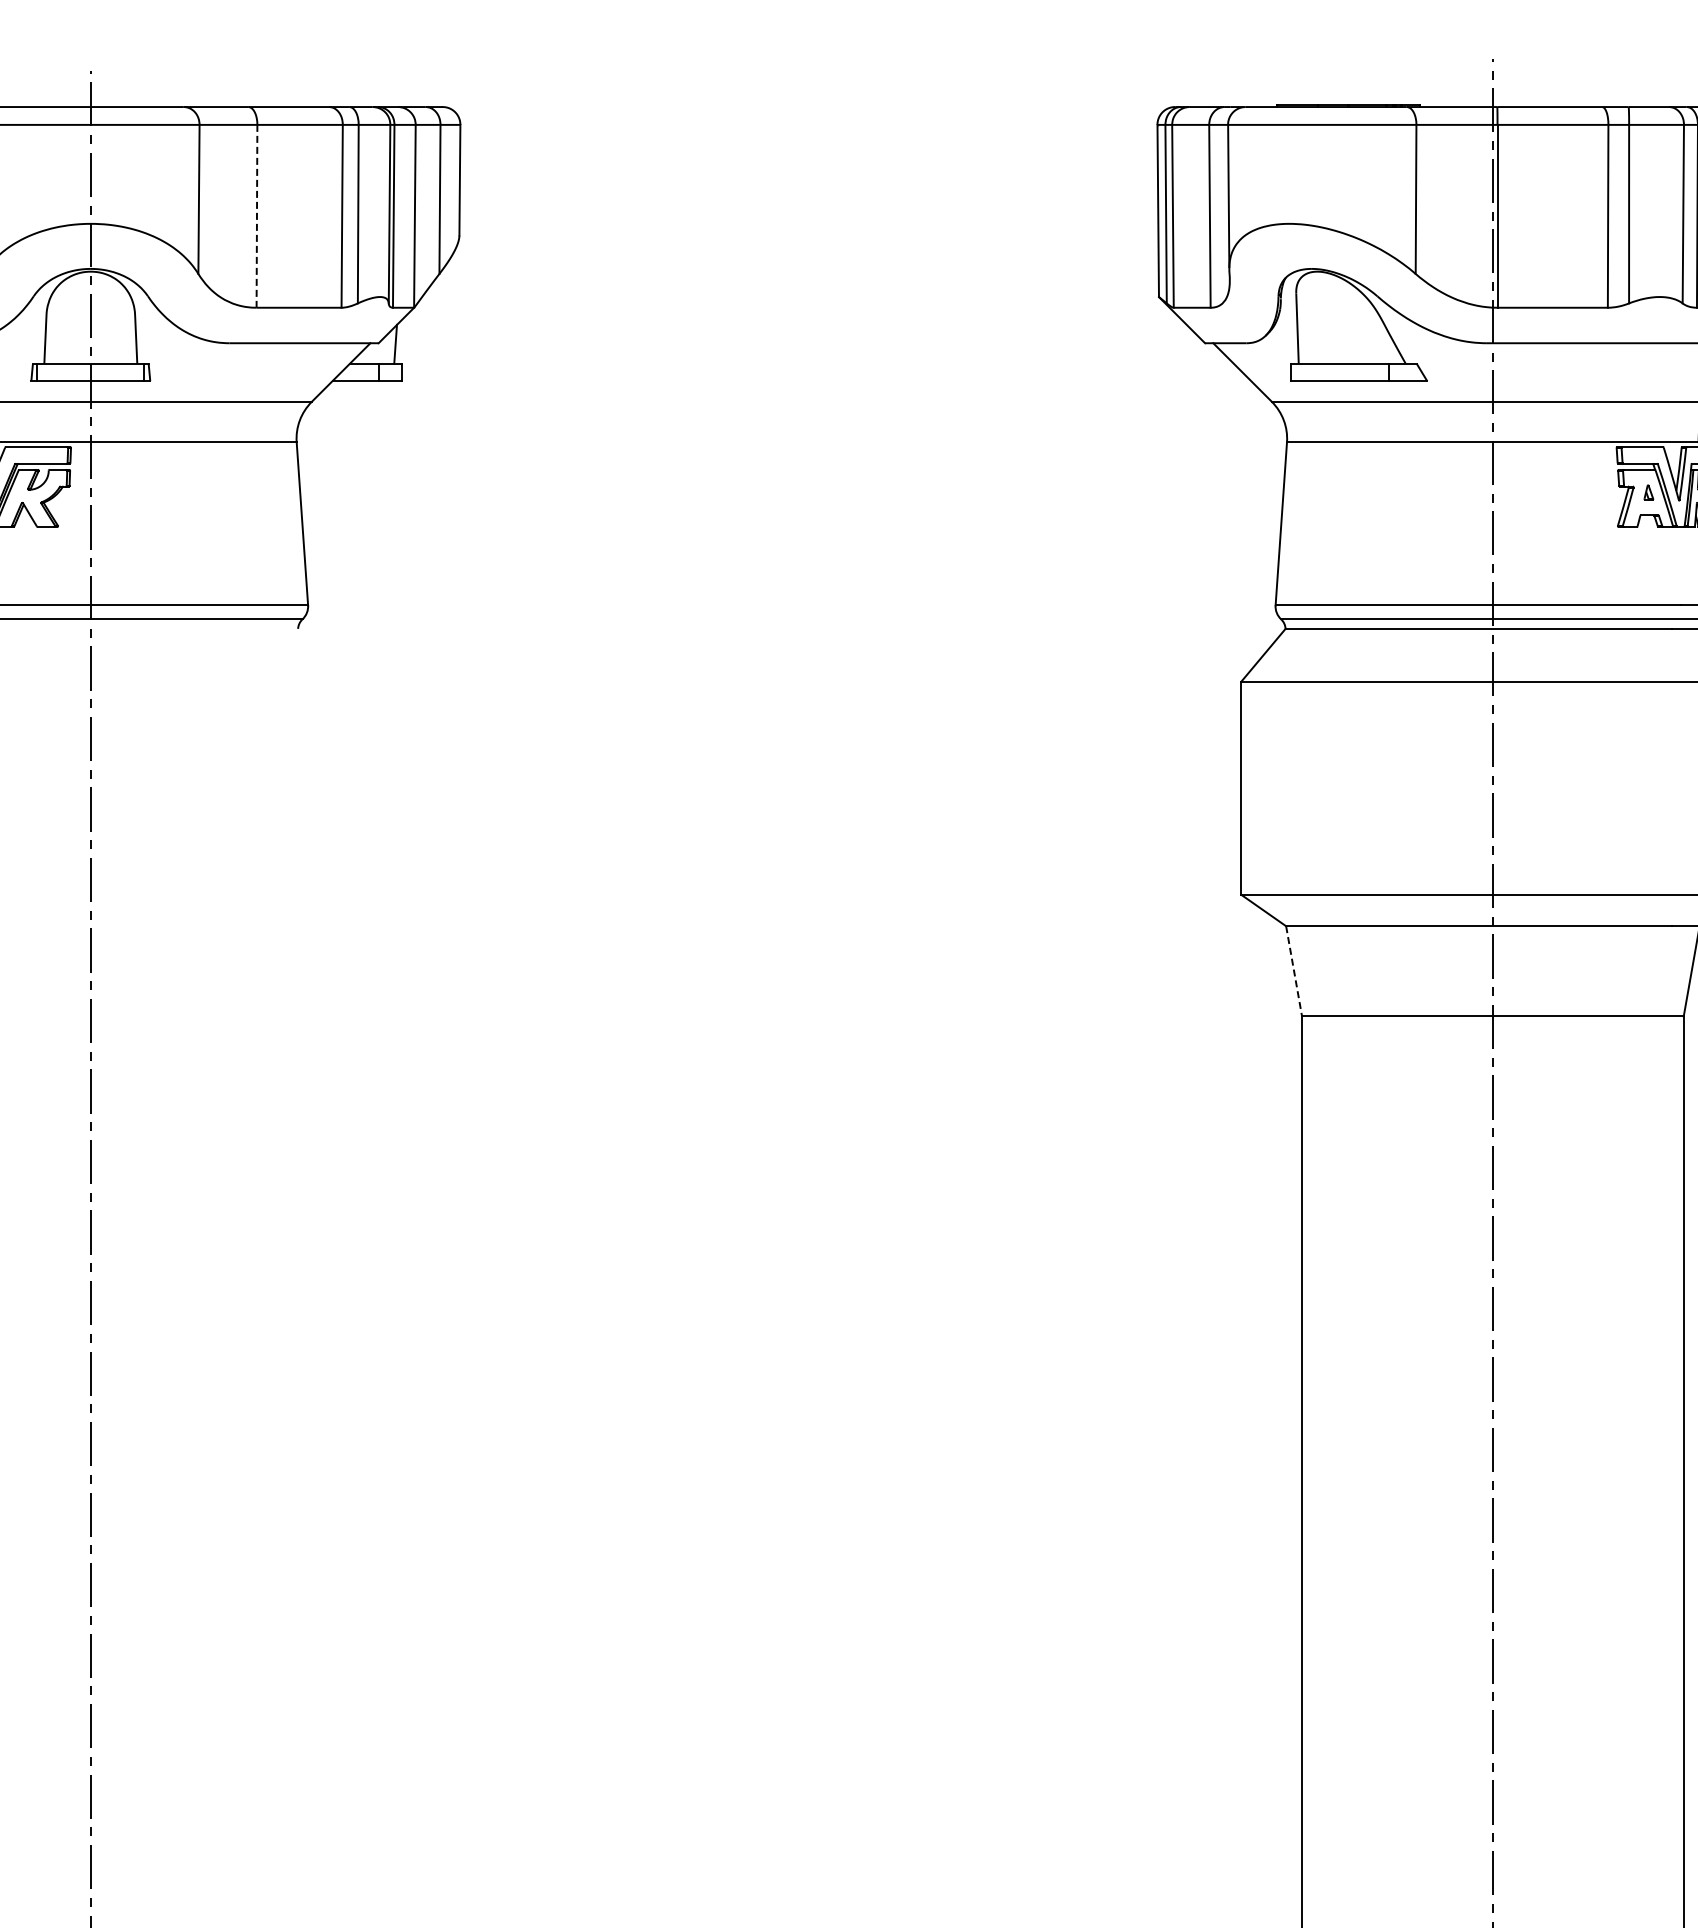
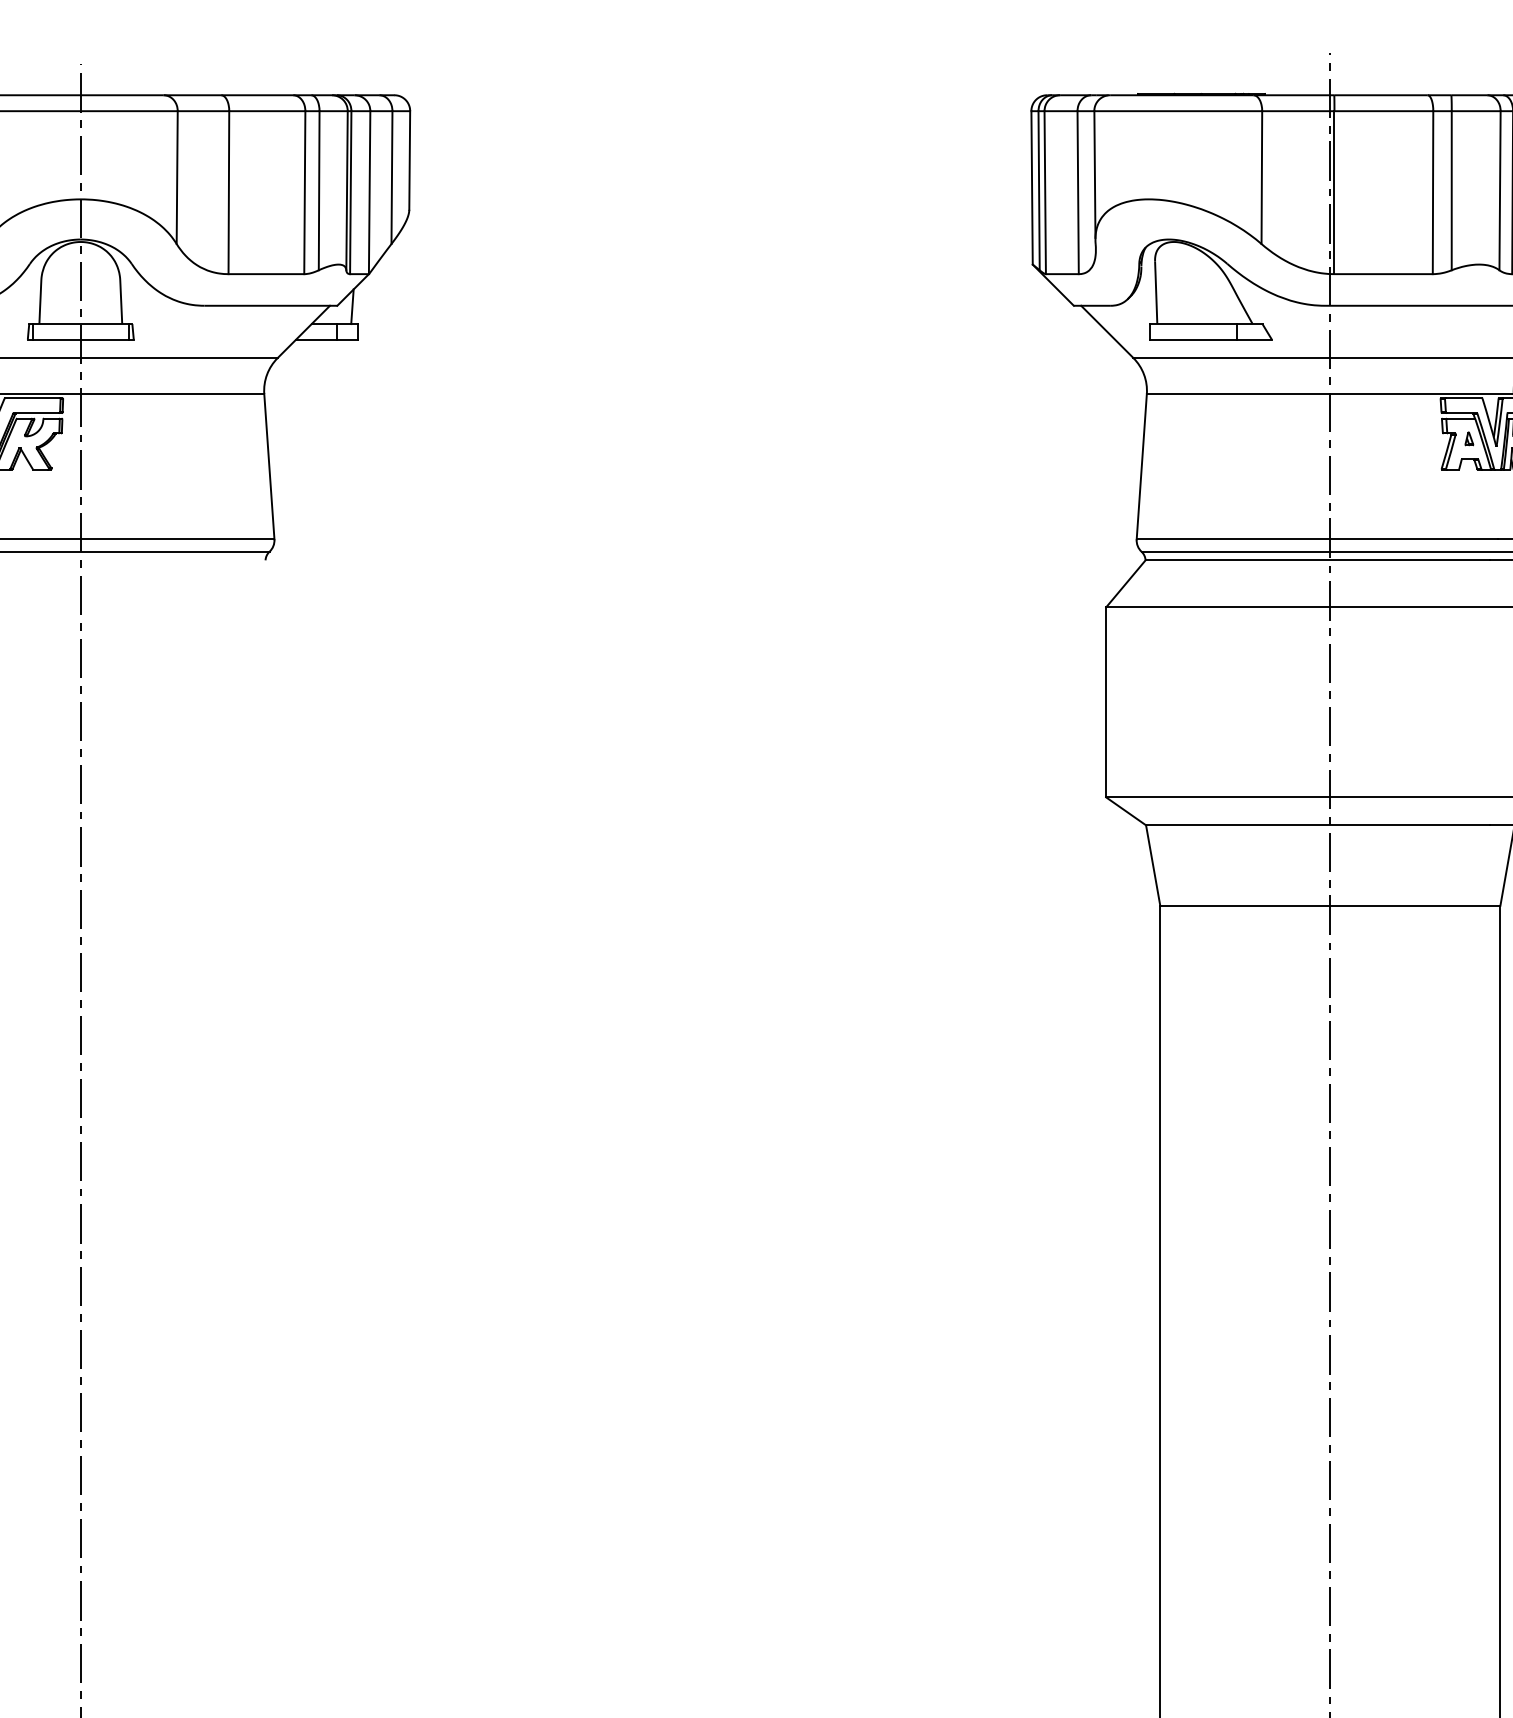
line: (256, 216) -> (228, 192), dashed -> solid
line: (1294, 971) -> (1153, 865), dashed -> solid

